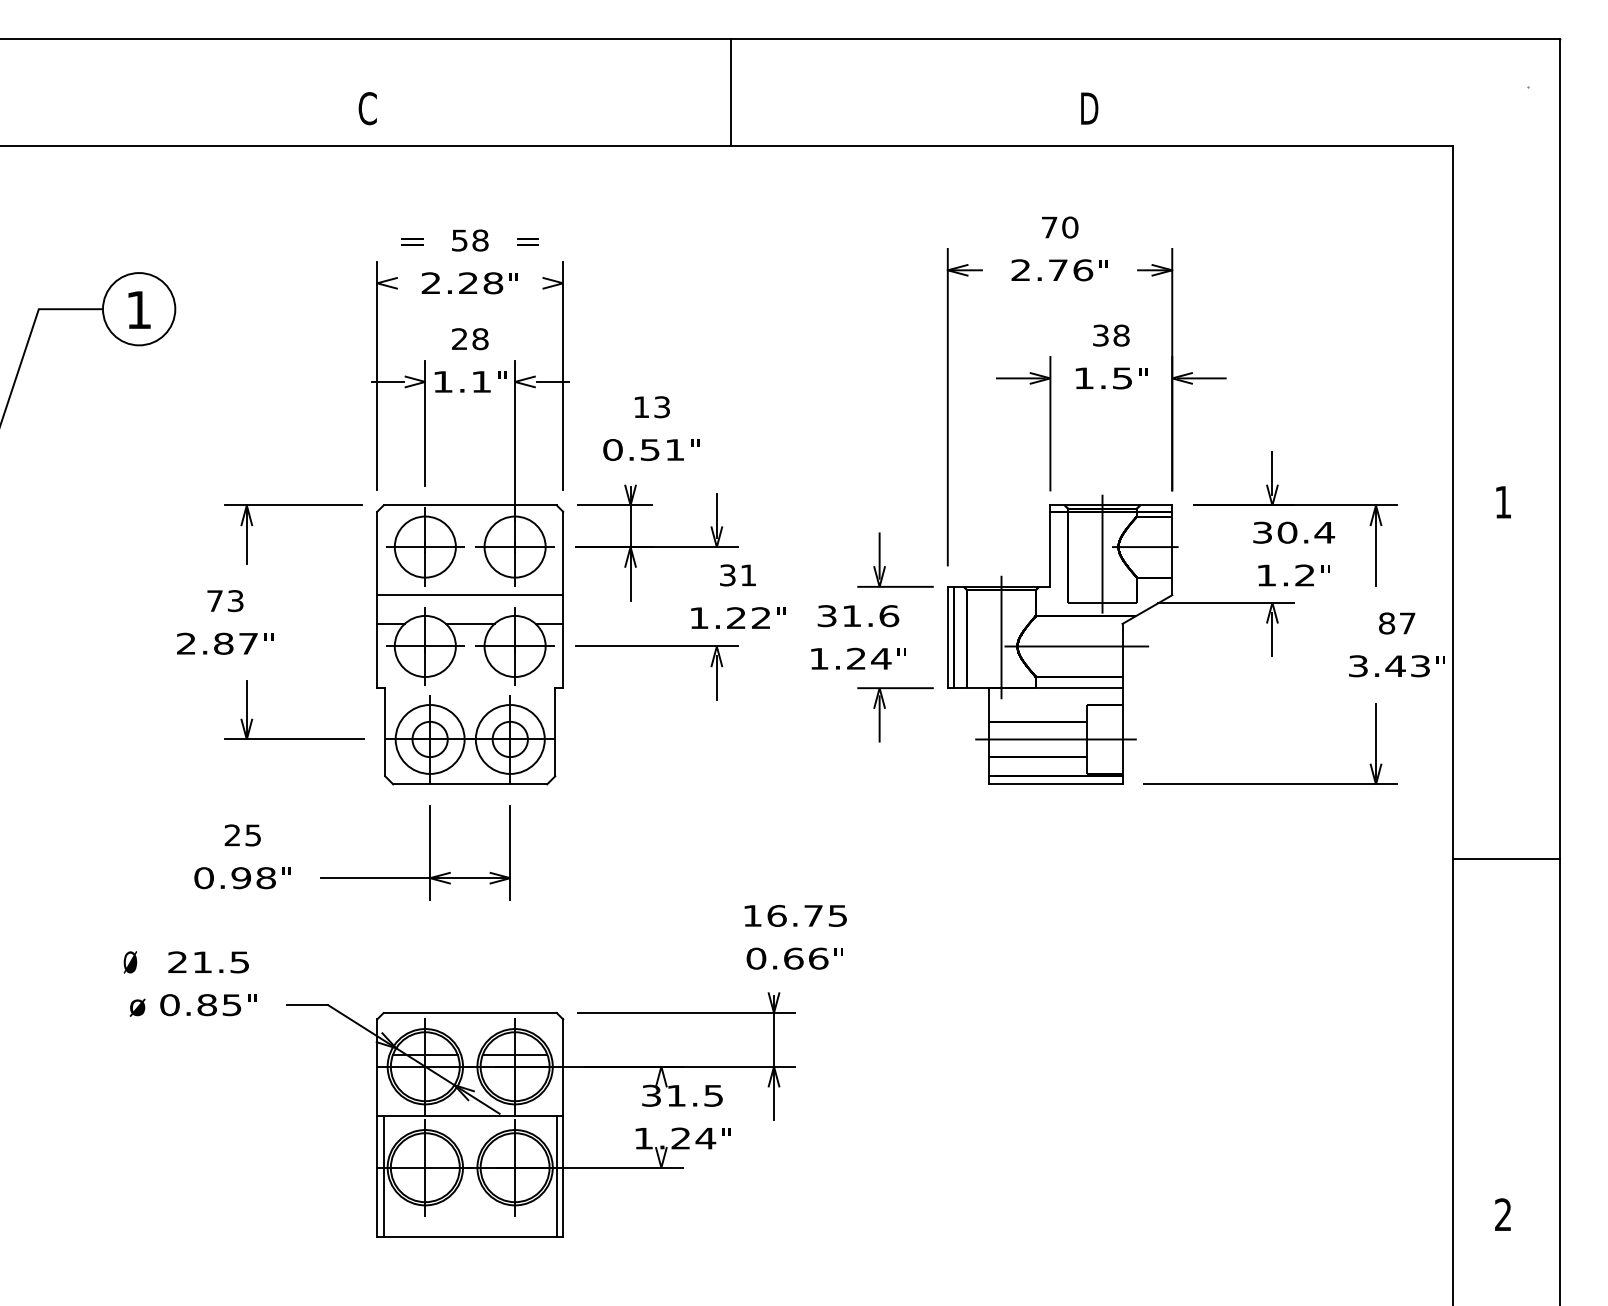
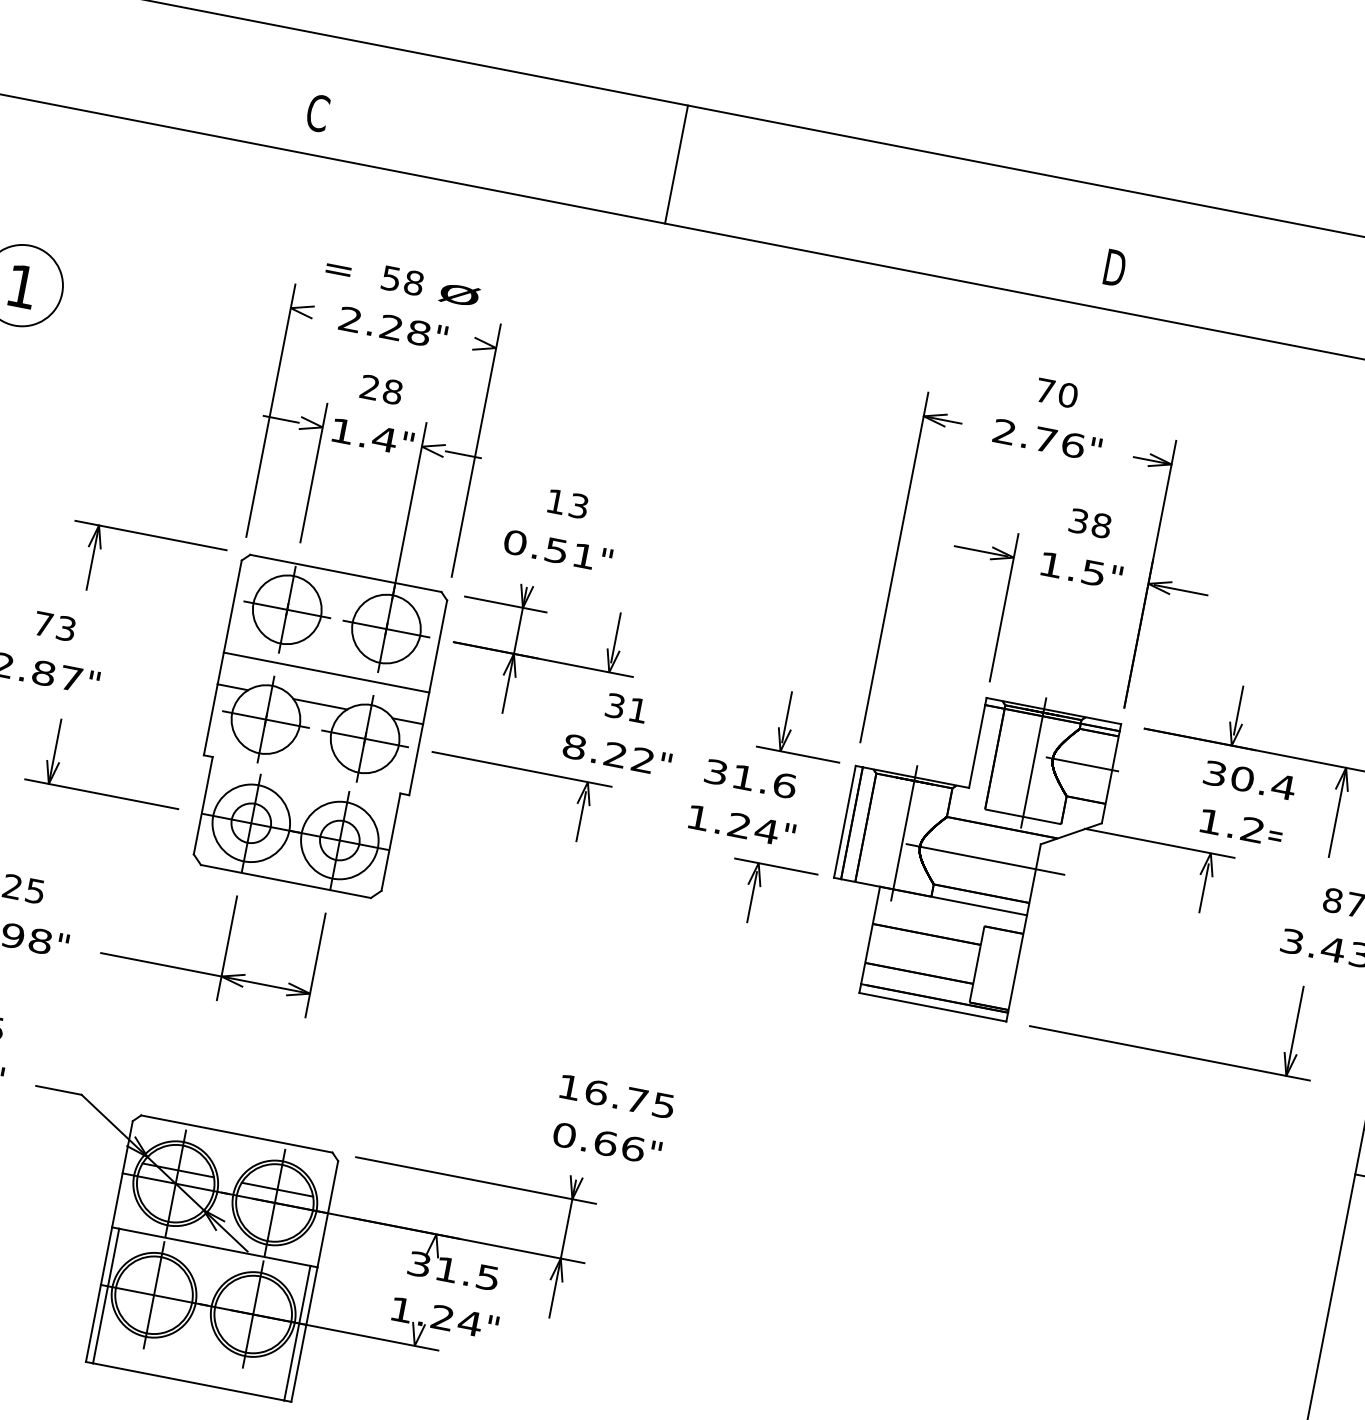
line: (731, 92) -> (676, 164), moved
text: (522, 243) -> (459, 295), = -> ø
text: (481, 381) -> (384, 438), 1.1 -> 1.4
text: (1325, 572) -> (1276, 831), " -> =
text: (698, 618) -> (573, 747), 1.22 -> 8.22
line: (1055, 739) -> (941, 957), removed

